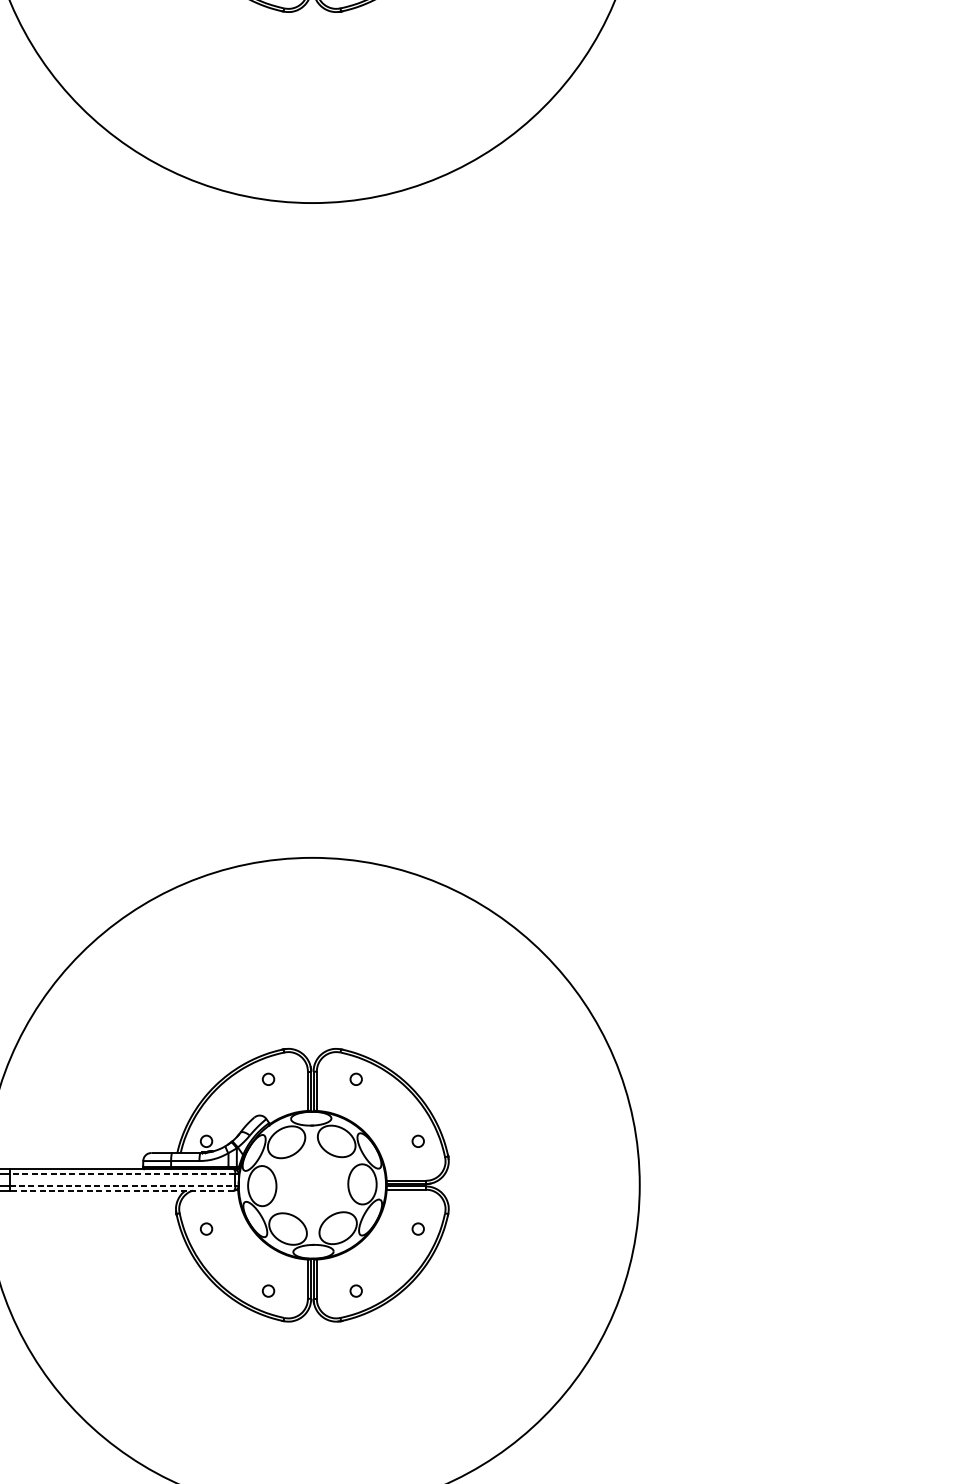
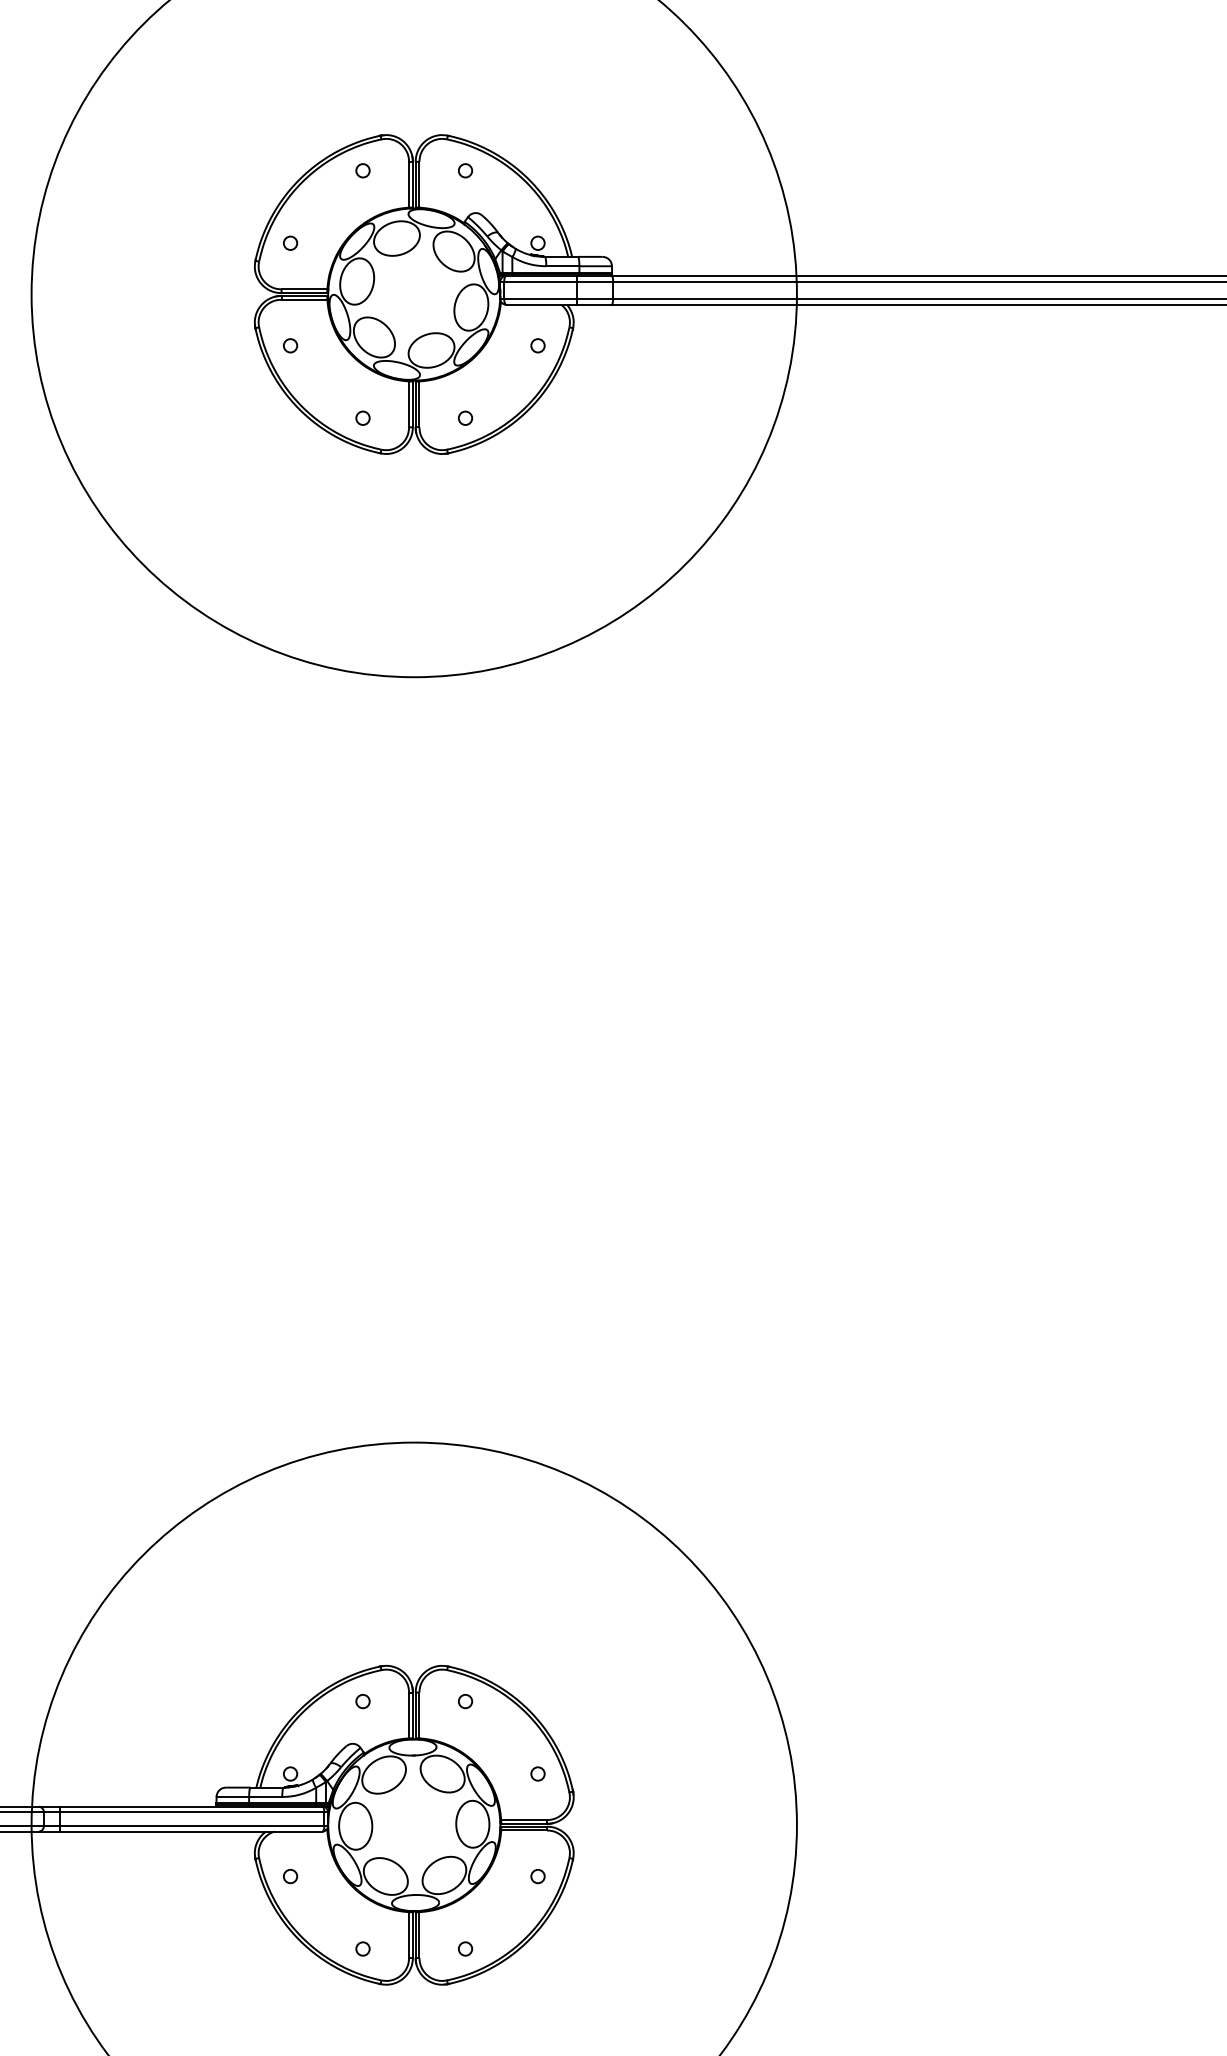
line: (121, 1174) -> (191, 1812), dashed -> solid
line: (122, 1185) -> (192, 1825), dashed -> solid
line: (120, 1190) -> (190, 1831), dashed -> solid

